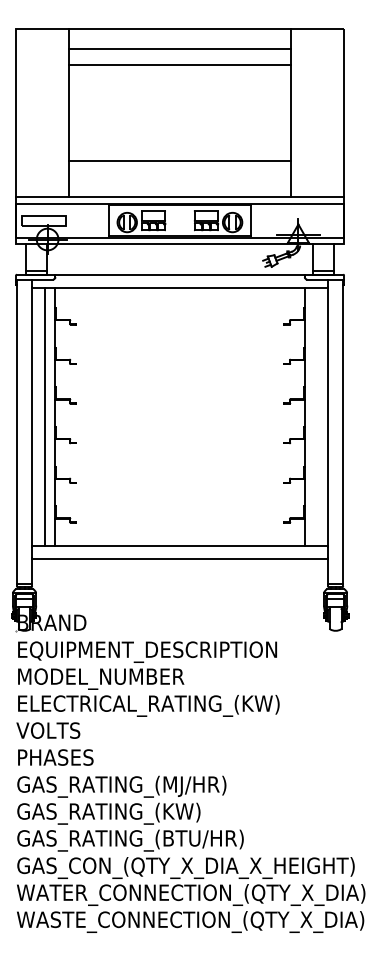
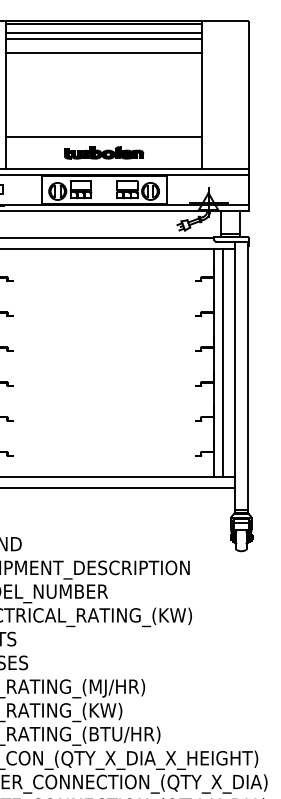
line: (179, 32) -> (103, 23), added
line: (179, 42) -> (103, 32), added
part: (179, 178) -> (103, 152), added
line: (315, 417) -> (223, 363), added

